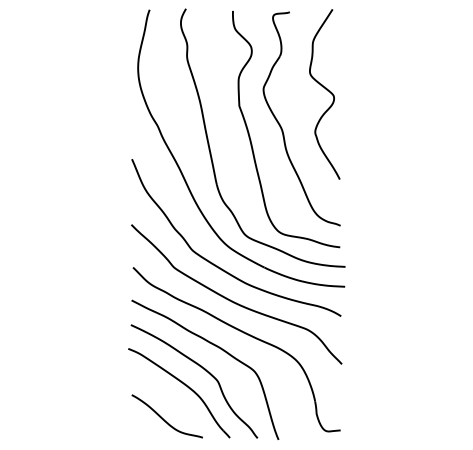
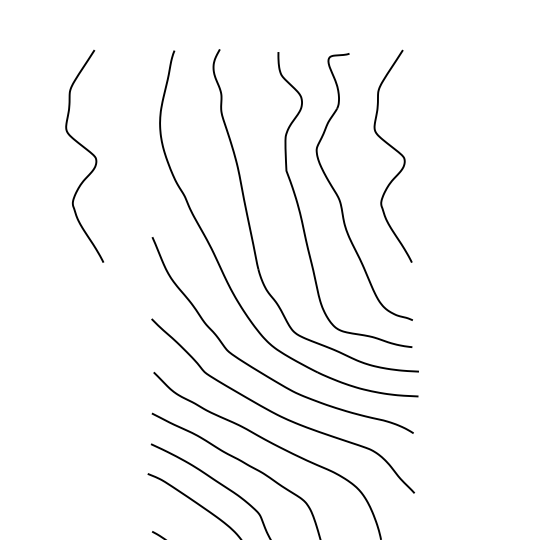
curve: (79, 90) -> (86, 151), added

